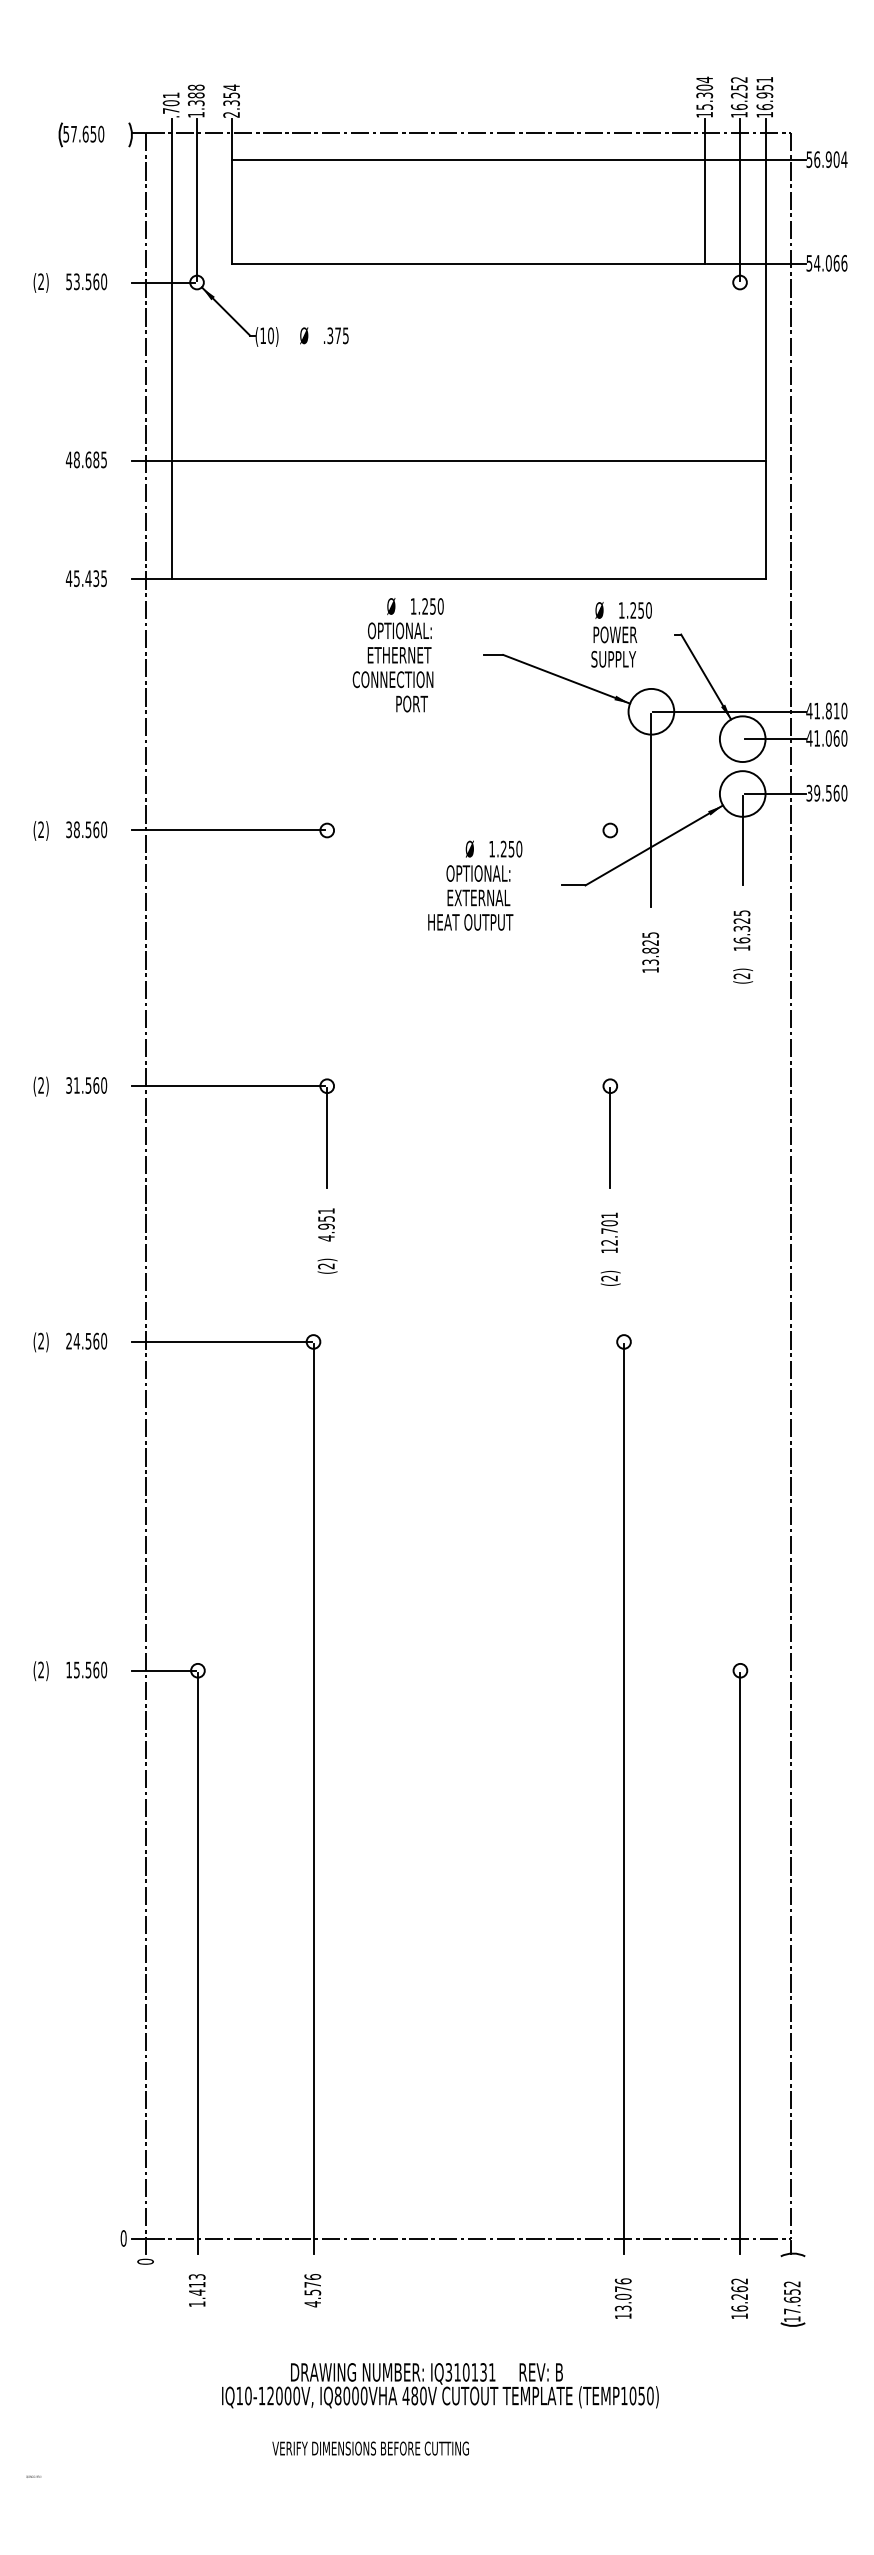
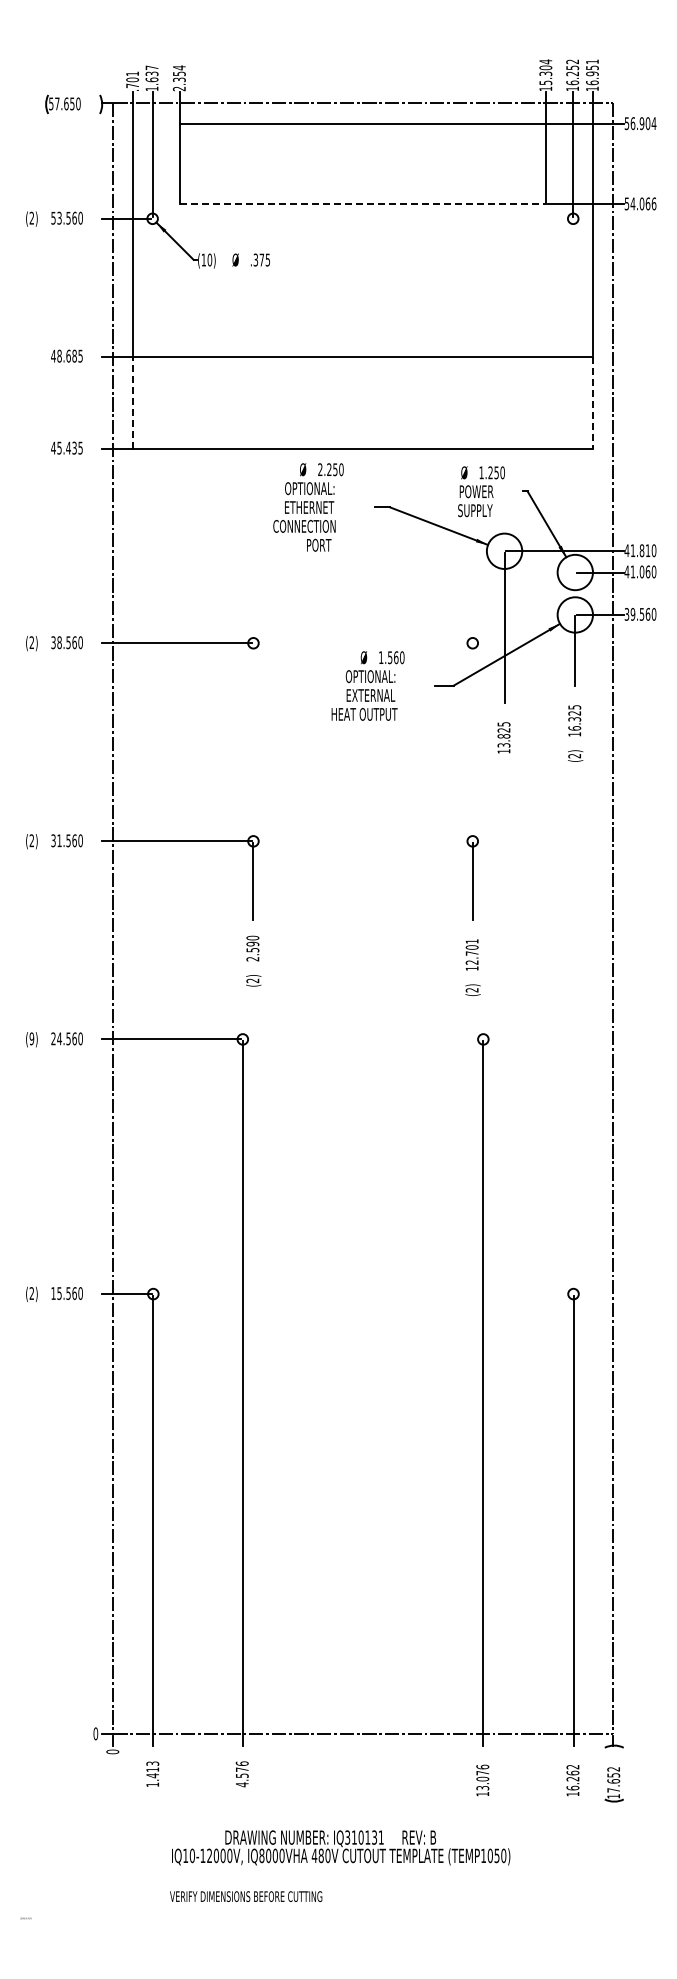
text: (195, 94) -> (151, 73), 1.388 -> 1.637
line: (469, 264) -> (363, 204), solid -> dashed
line: (172, 519) -> (133, 402), solid -> dashed
line: (766, 519) -> (593, 402), solid -> dashed
text: (413, 606) -> (320, 469), 1.250 -> 2.250
text: (508, 848) -> (393, 657), 1.250 -> 1.560
text: (325, 1224) -> (252, 948), 4.951 -> 2.590
text: (40, 1340) -> (31, 1038), (2) -> (9)
text: (371, 2448) -> (246, 1896), moved

